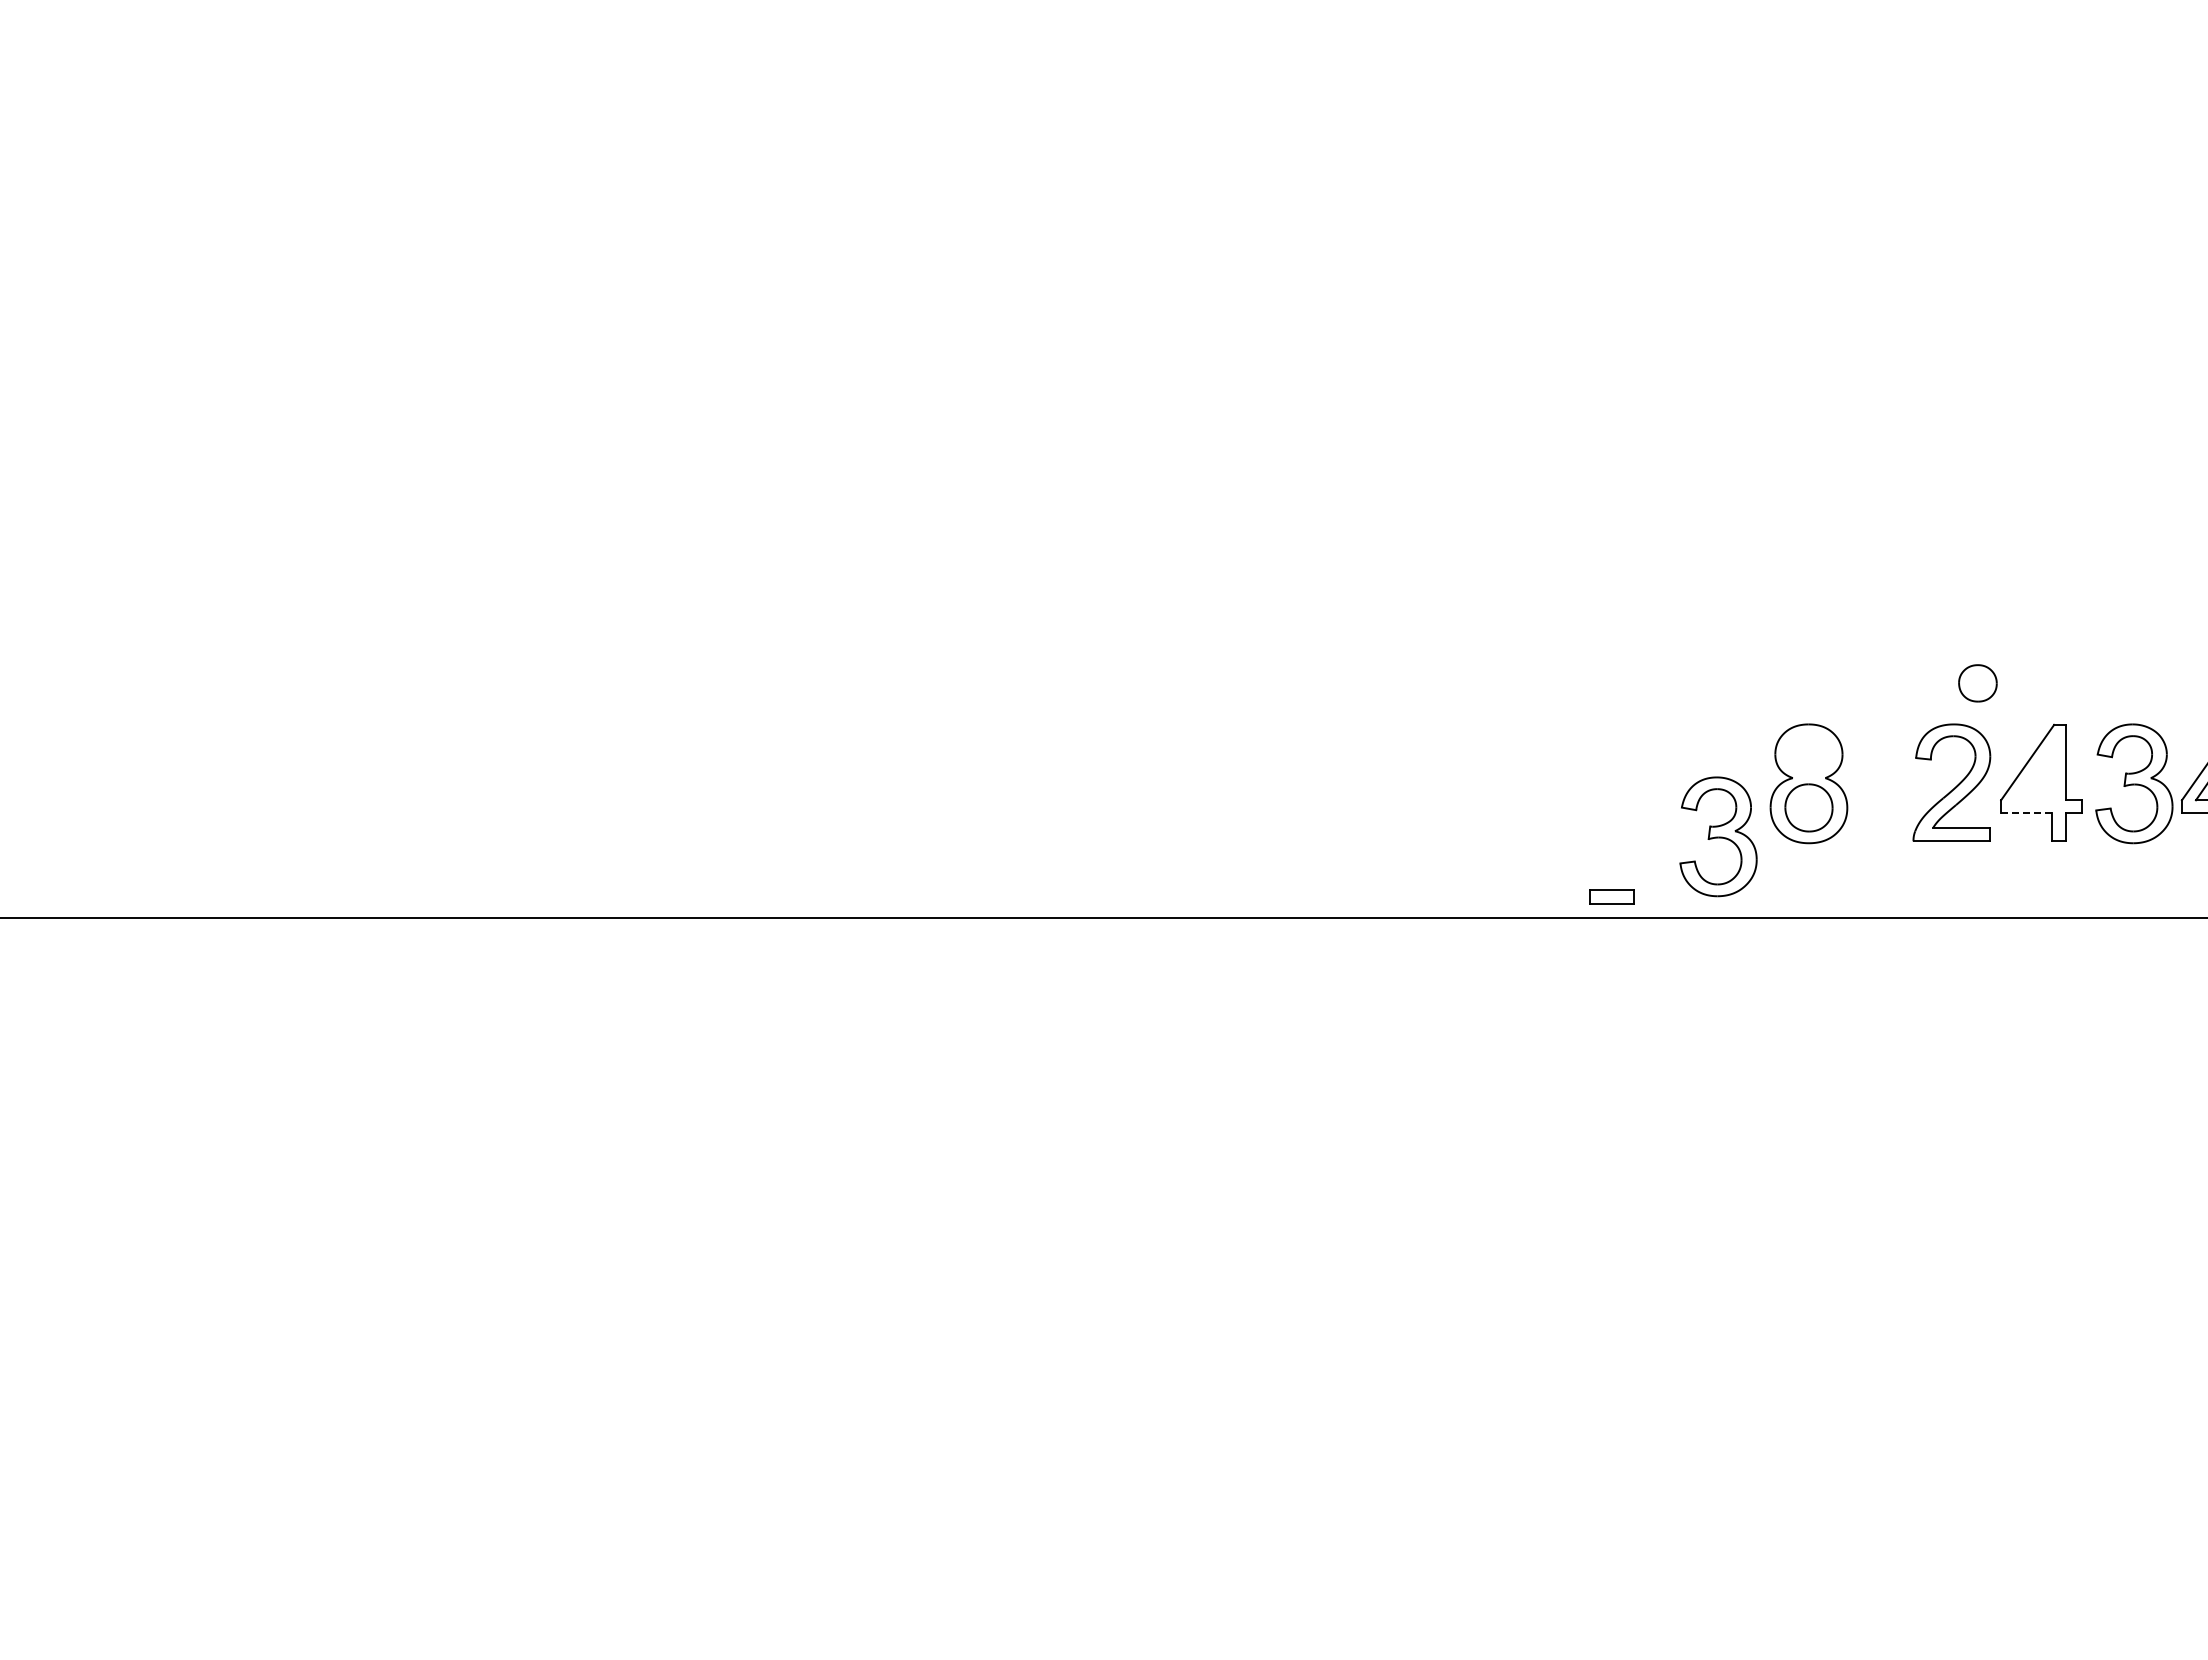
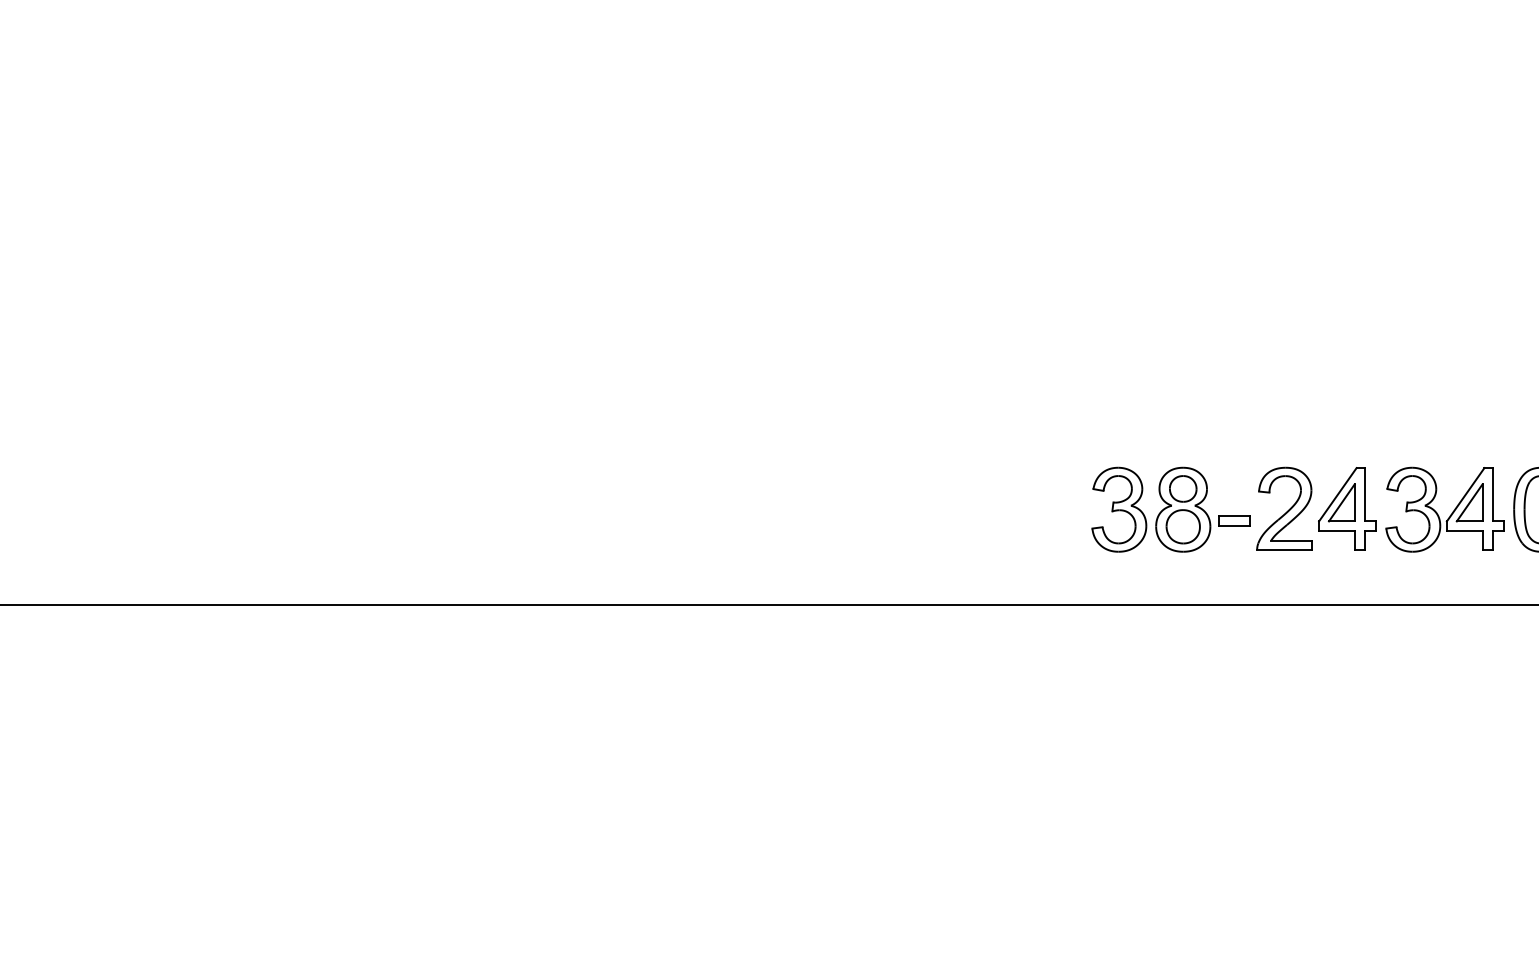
part: (1977, 683) -> (1182, 489), moved
part: (2033, 773) -> (1341, 502), added
line: (2025, 813) -> (1336, 530), dashed -> solid
part: (1718, 836) -> (1119, 509), moved
part: (1611, 896) -> (1234, 520), moved

